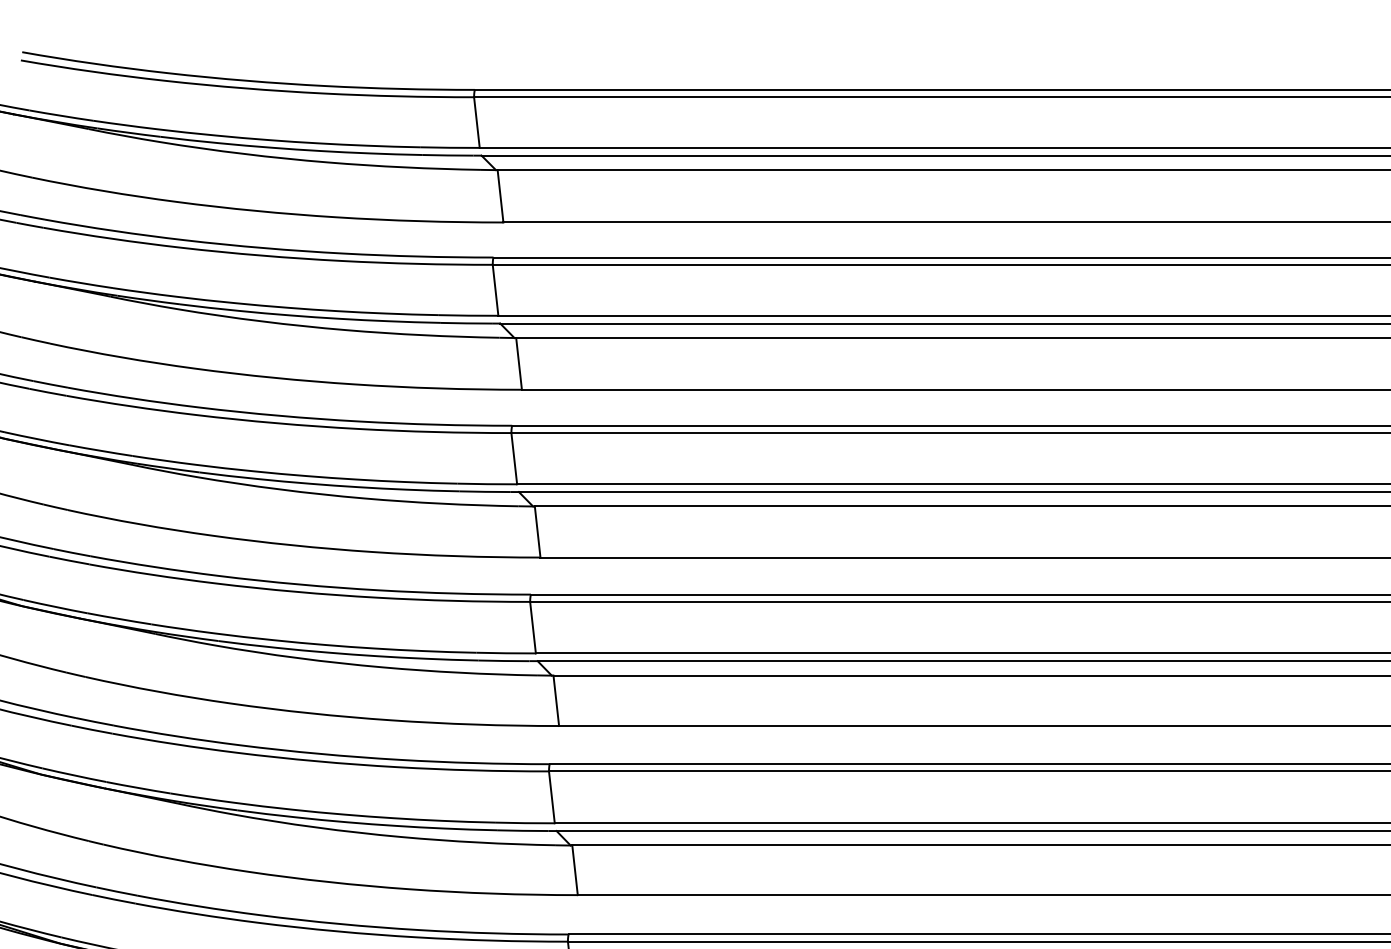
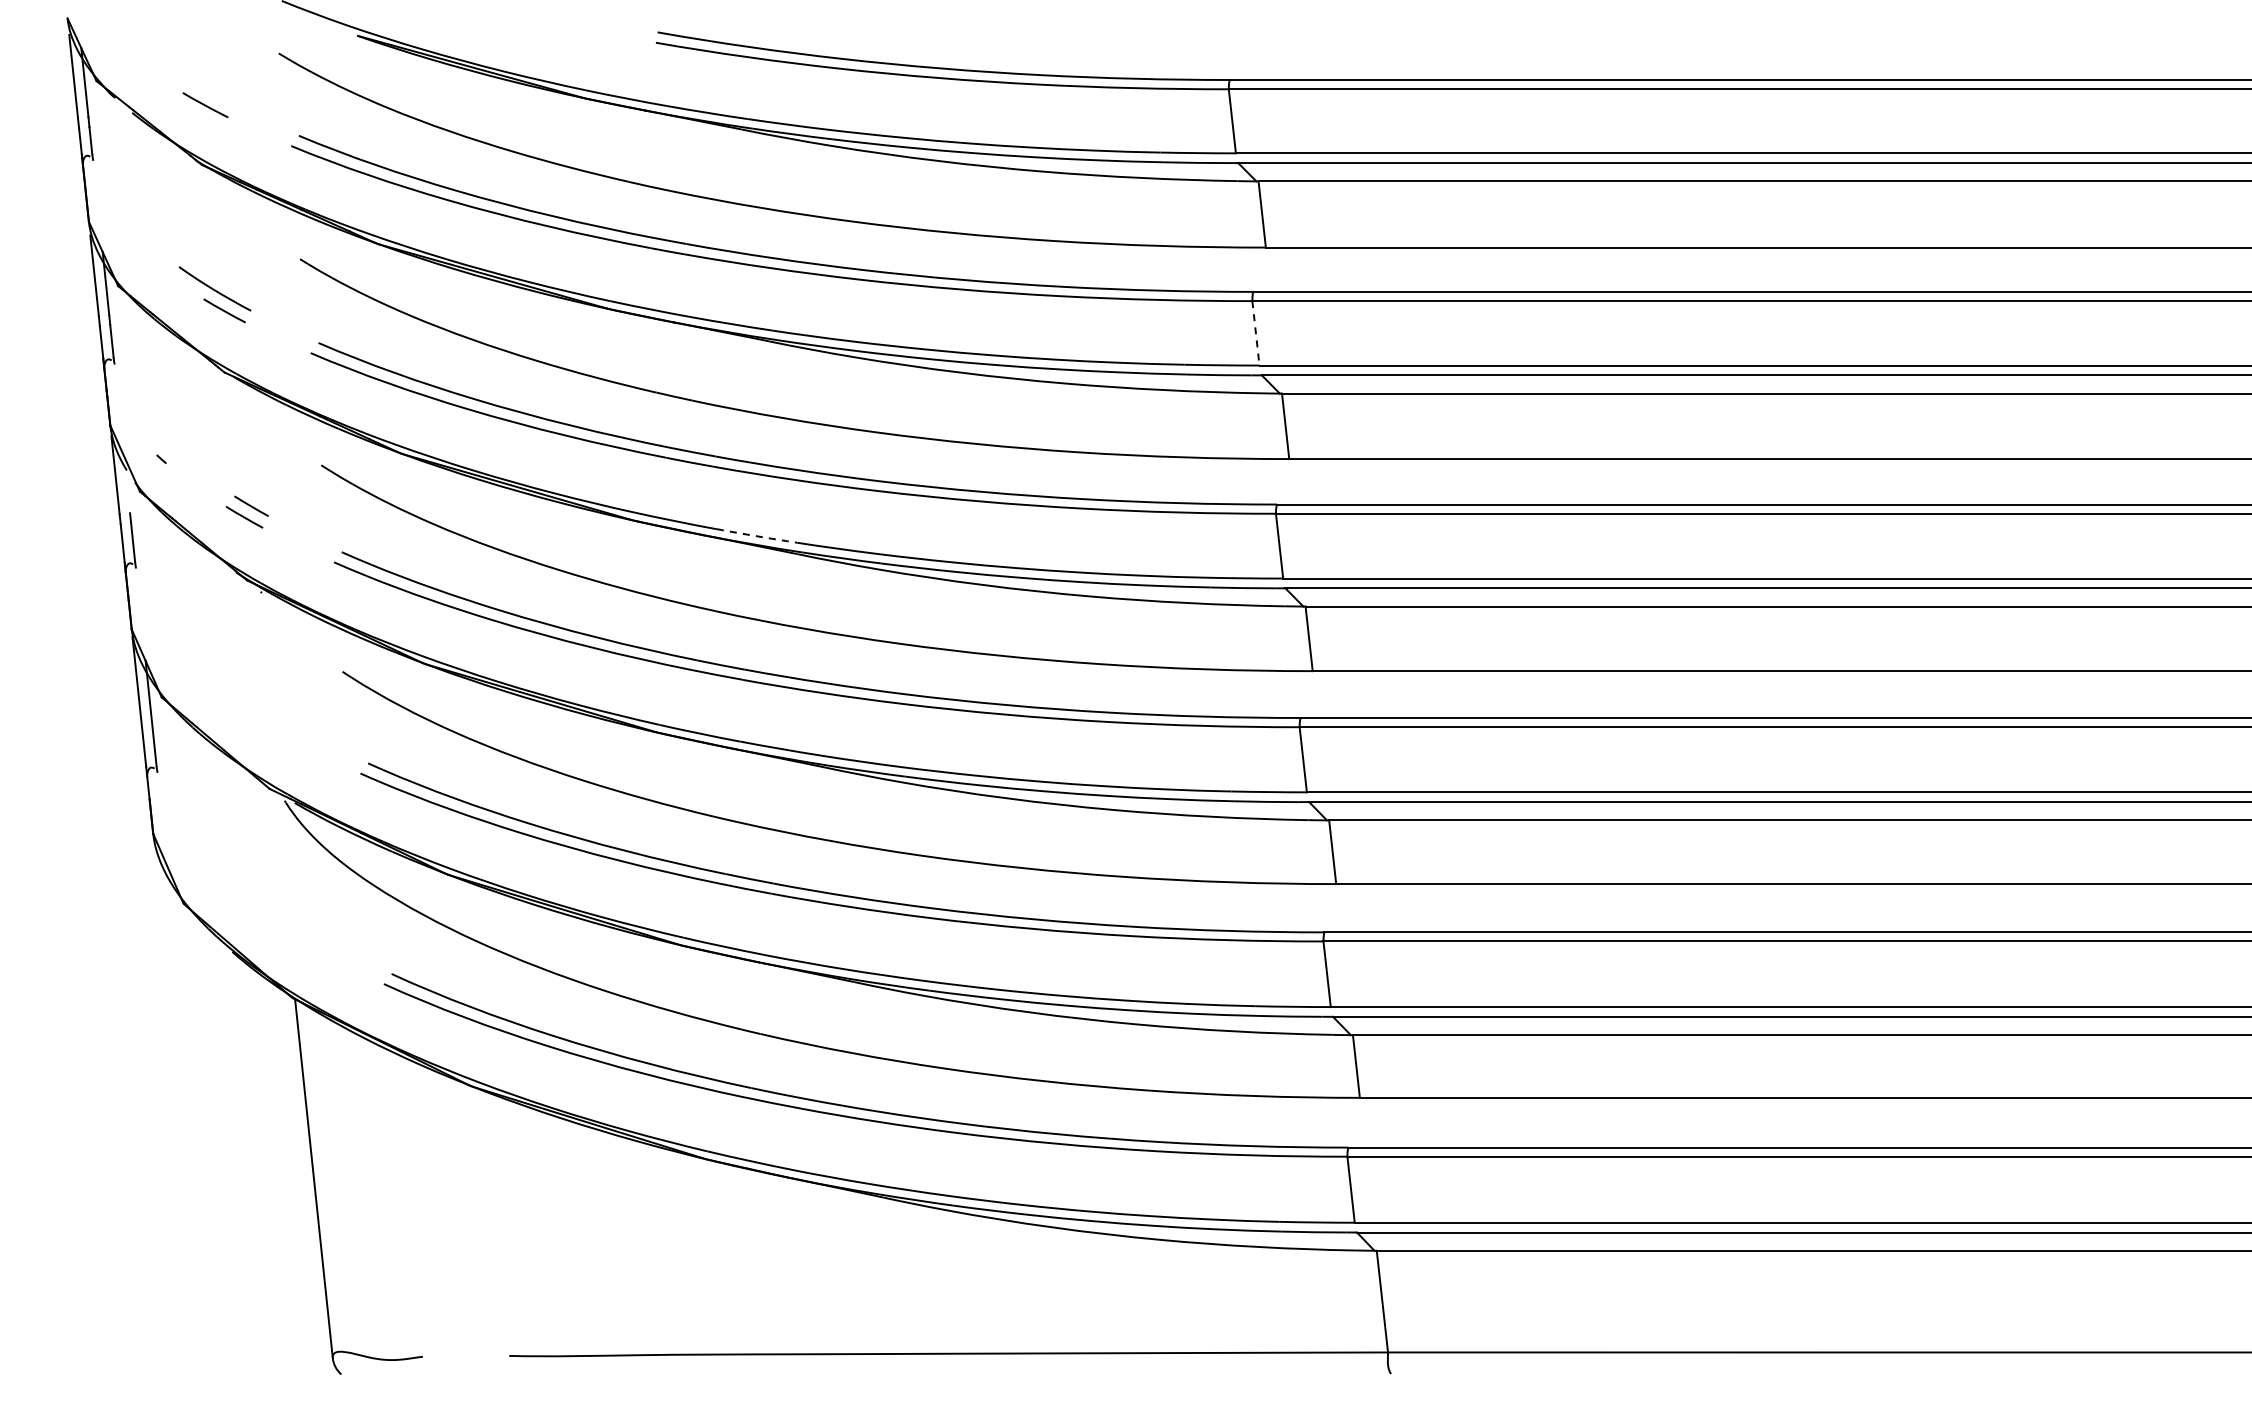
line: (495, 290) -> (1255, 333), solid -> dashed
arc: (101, 451) -> (757, 536), solid -> dashed

